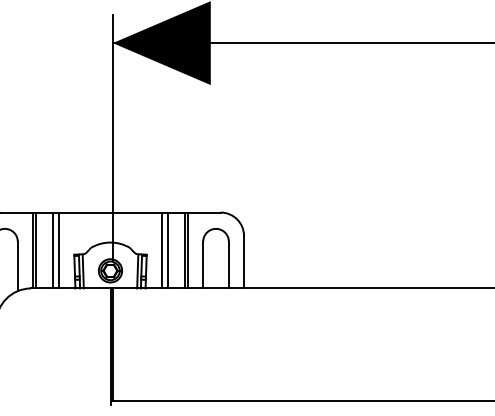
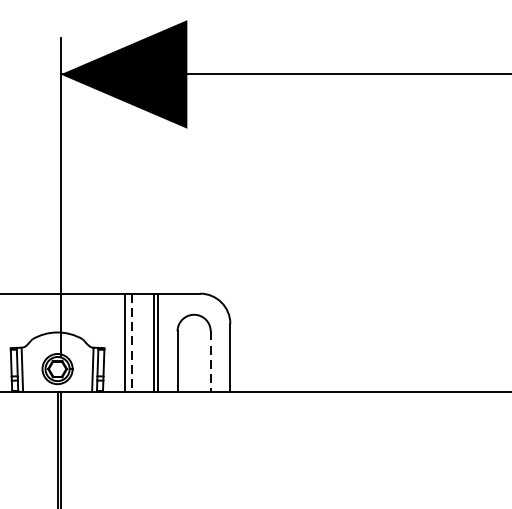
line: (168, 250) -> (132, 342), solid -> dashed
line: (228, 265) -> (210, 362), solid -> dashed

